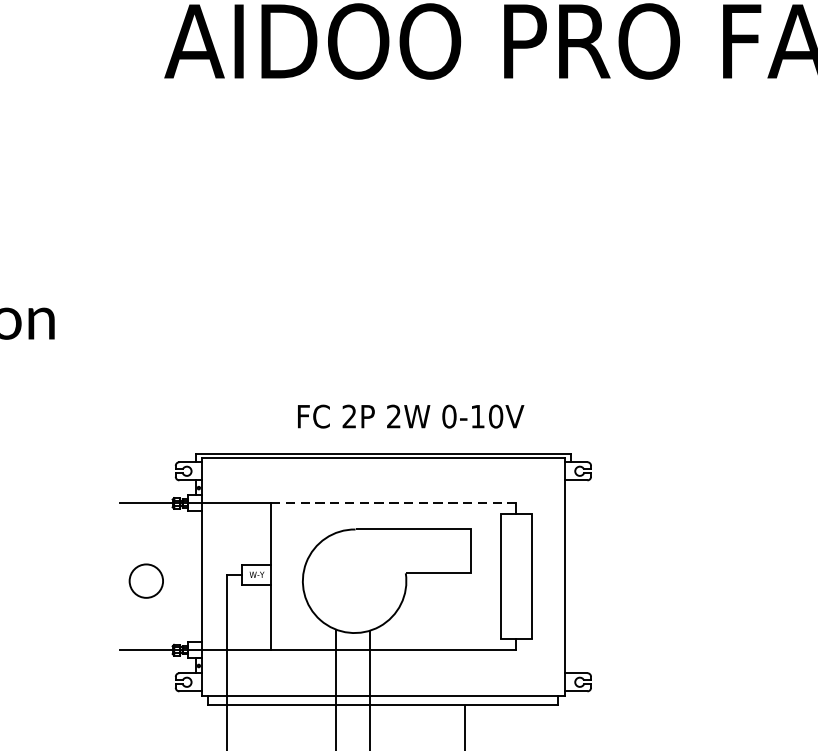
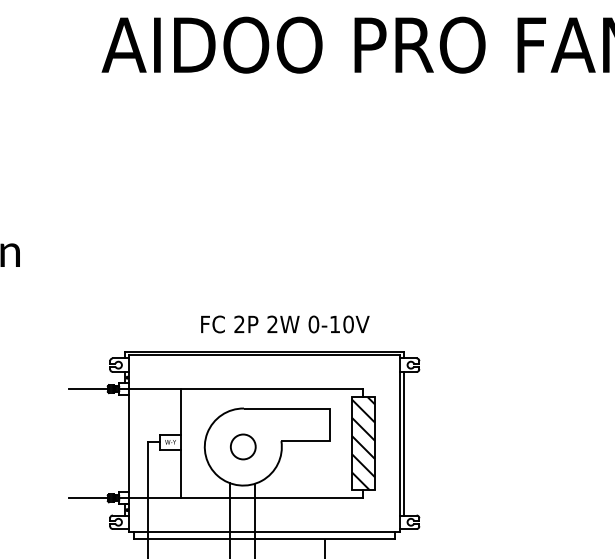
line: (393, 503) -> (272, 389), dashed -> solid
hatch: (516, 576) -> (363, 443), added
line: (571, 576) -> (404, 443), added
circle: (146, 580) -> (243, 446), moved

